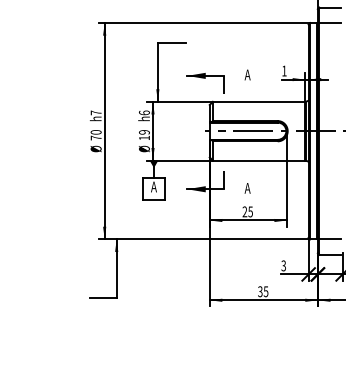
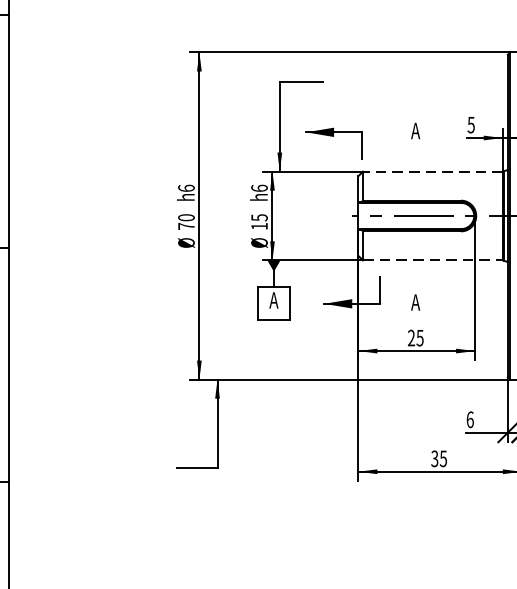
text: (284, 70) -> (471, 124), 1 -> 5
part: (205, 83) -> (333, 143), moved
line: (258, 101) -> (432, 171), solid -> dashed
text: (95, 112) -> (185, 187), h7 -> h6
text: (144, 132) -> (259, 217), 19 -> 15
line: (259, 160) -> (433, 260), solid -> dashed
text: (283, 265) -> (469, 419), 3 -> 6

